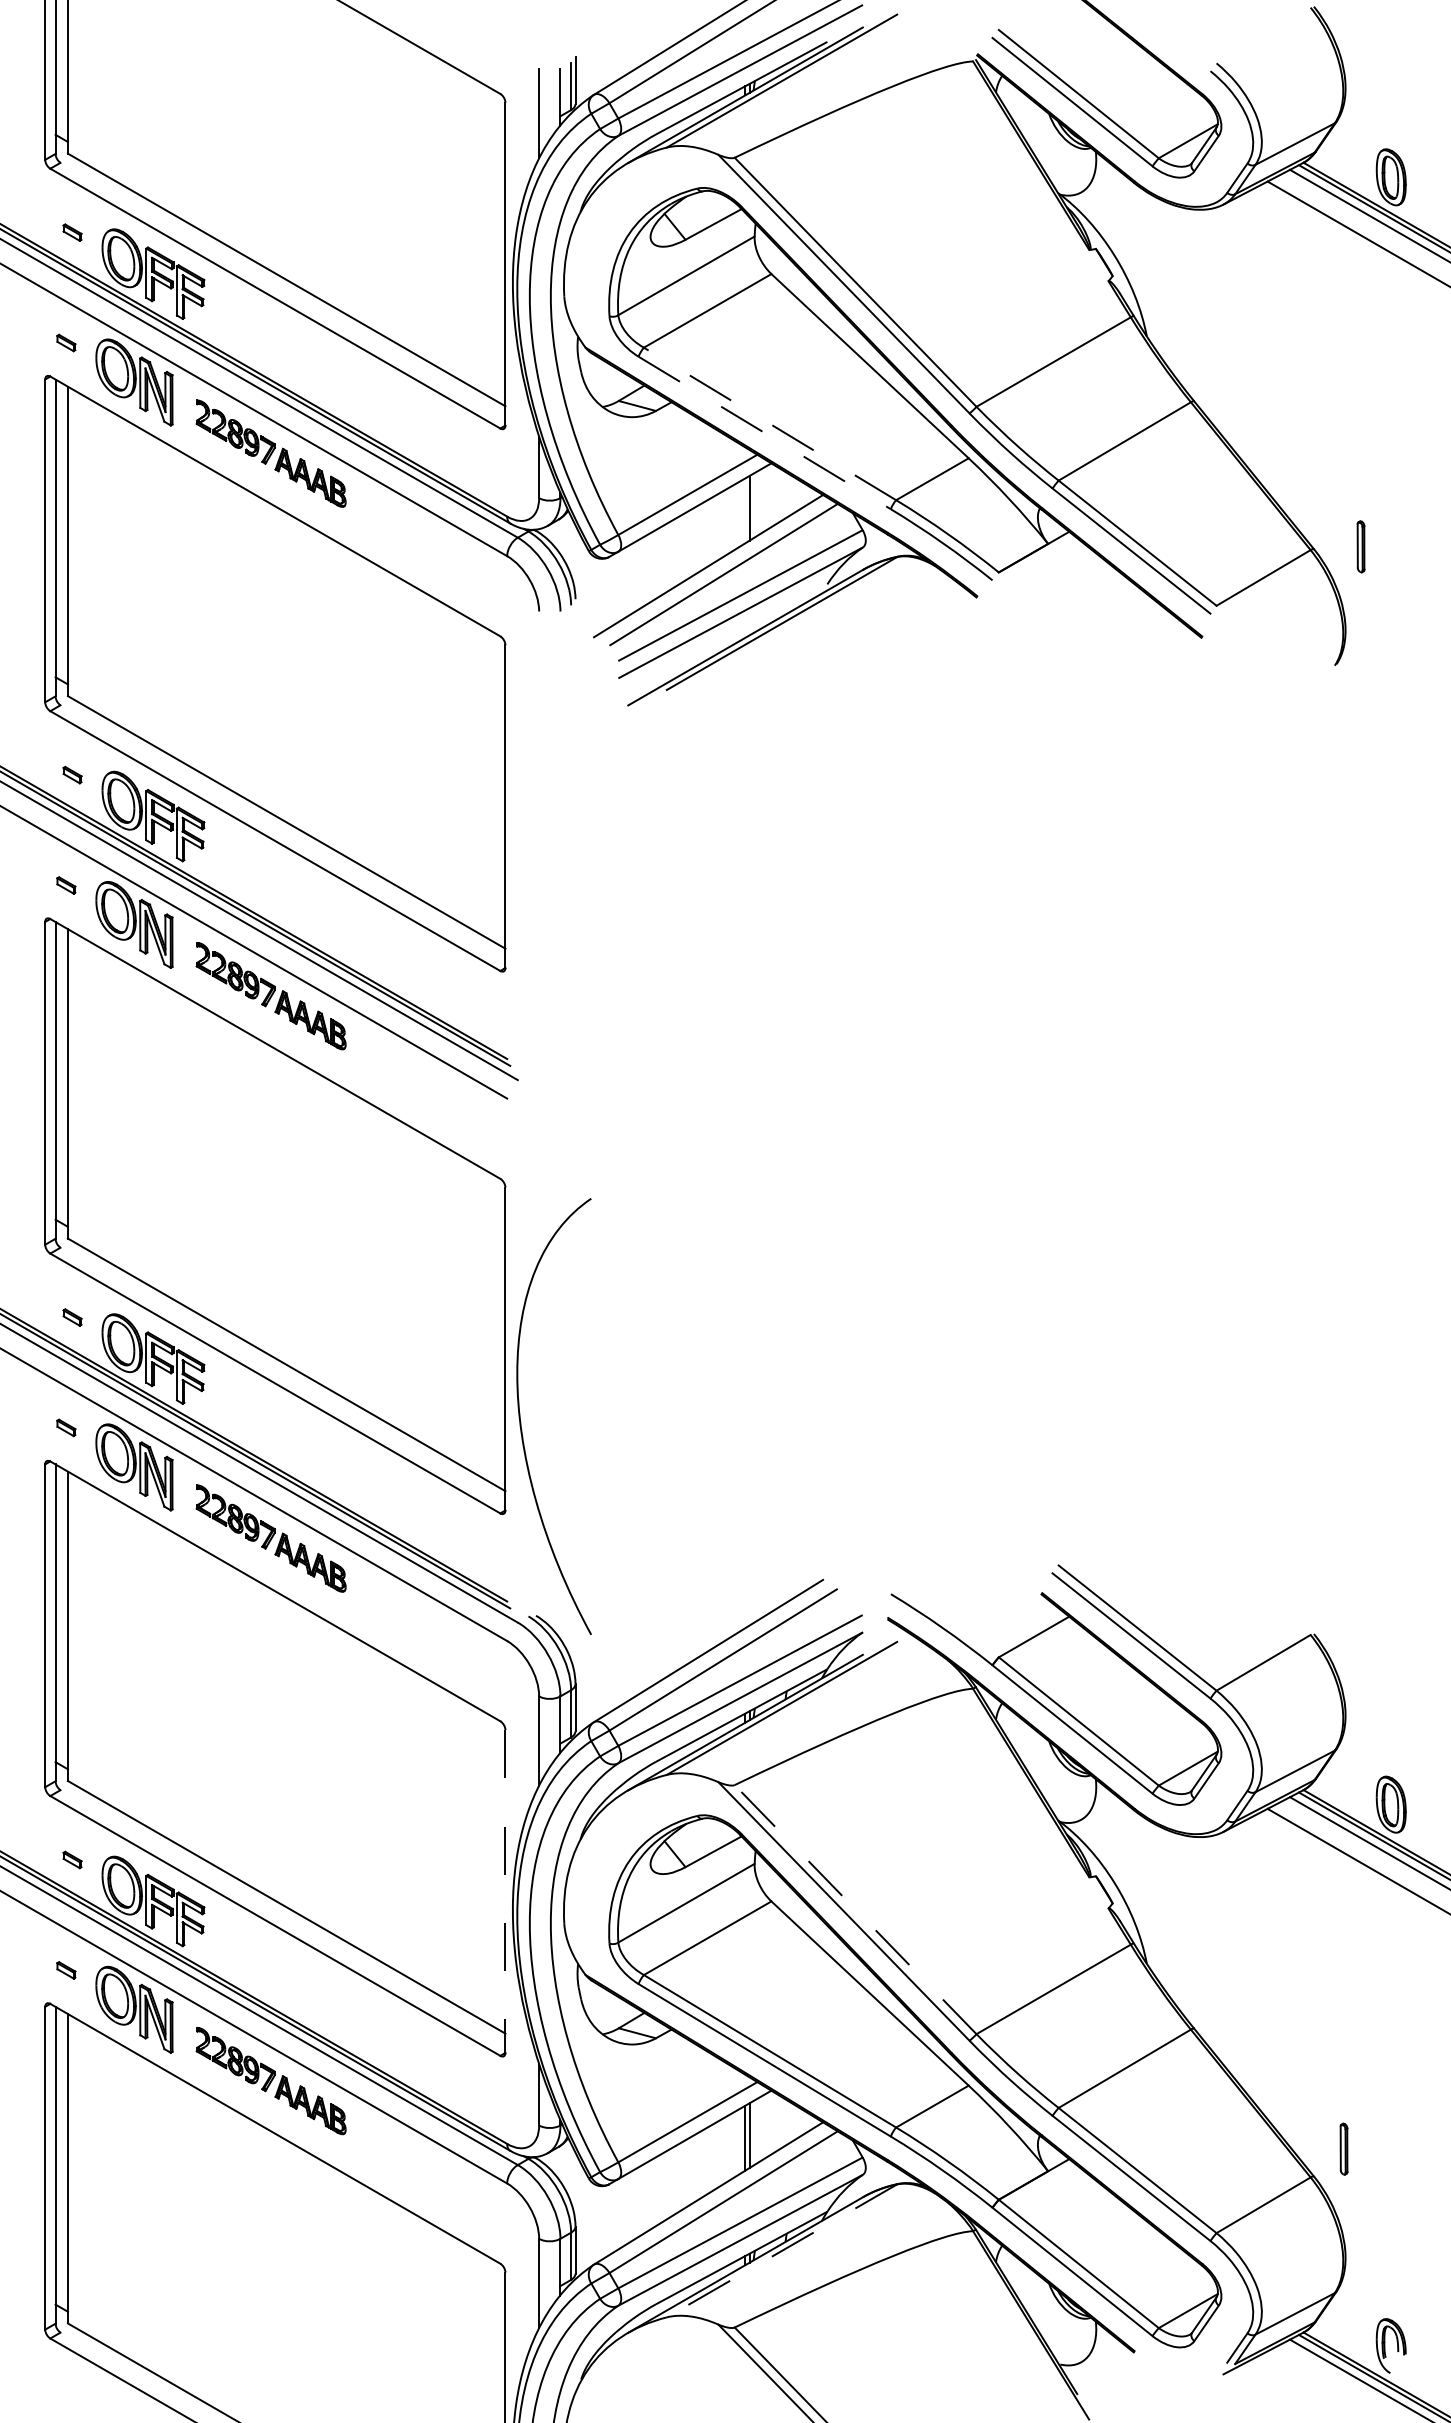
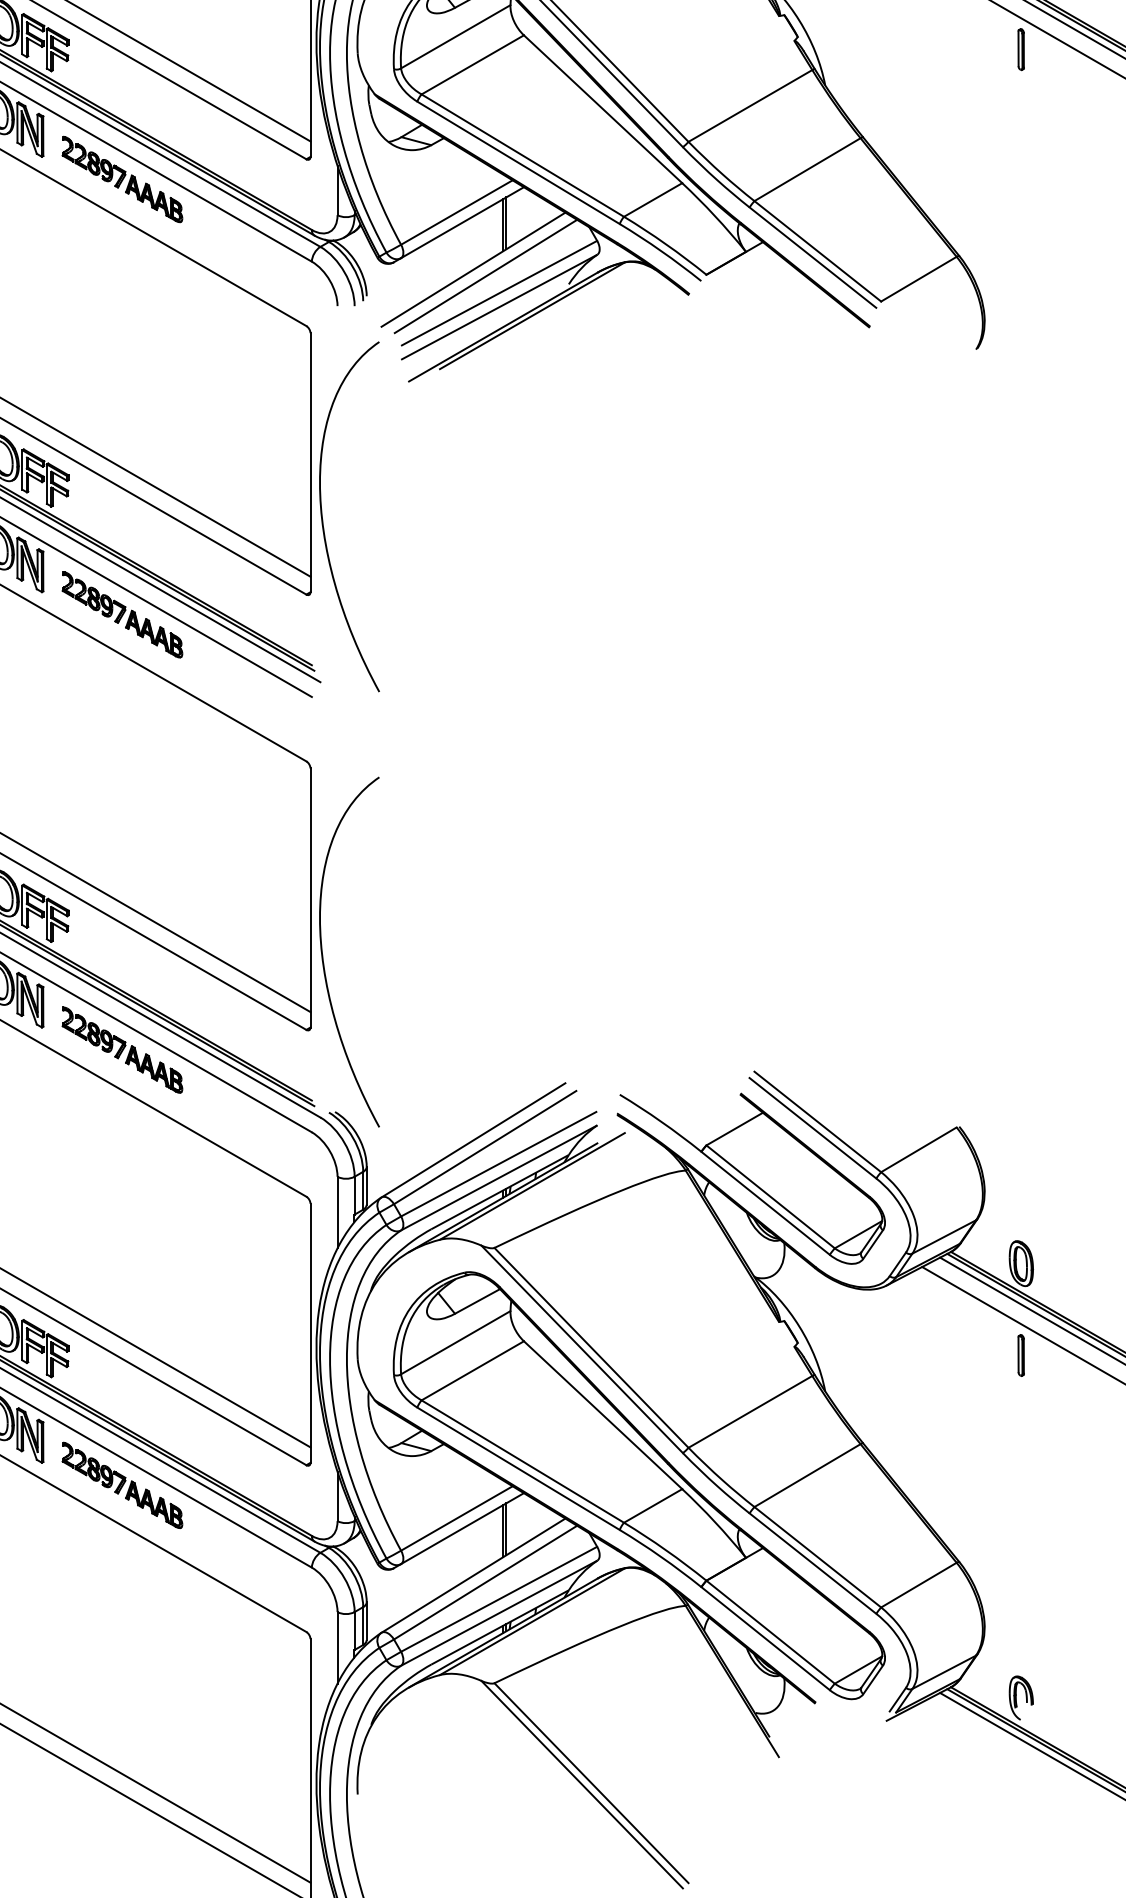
line: (769, 423) -> (522, 155), dashed -> solid
line: (765, 433) -> (519, 163), dashed -> solid
line: (745, 510) -> (503, 225), added
part: (1360, 546) -> (1020, 49), moved
curve: (521, 879) -> (323, 521), added
line: (505, 1892) -> (310, 1334), dashed -> solid
line: (855, 1909) -> (591, 1347), dashed -> solid
part: (1343, 2148) -> (1020, 1354), moved
line: (781, 2250) -> (532, 1621), dashed -> solid

